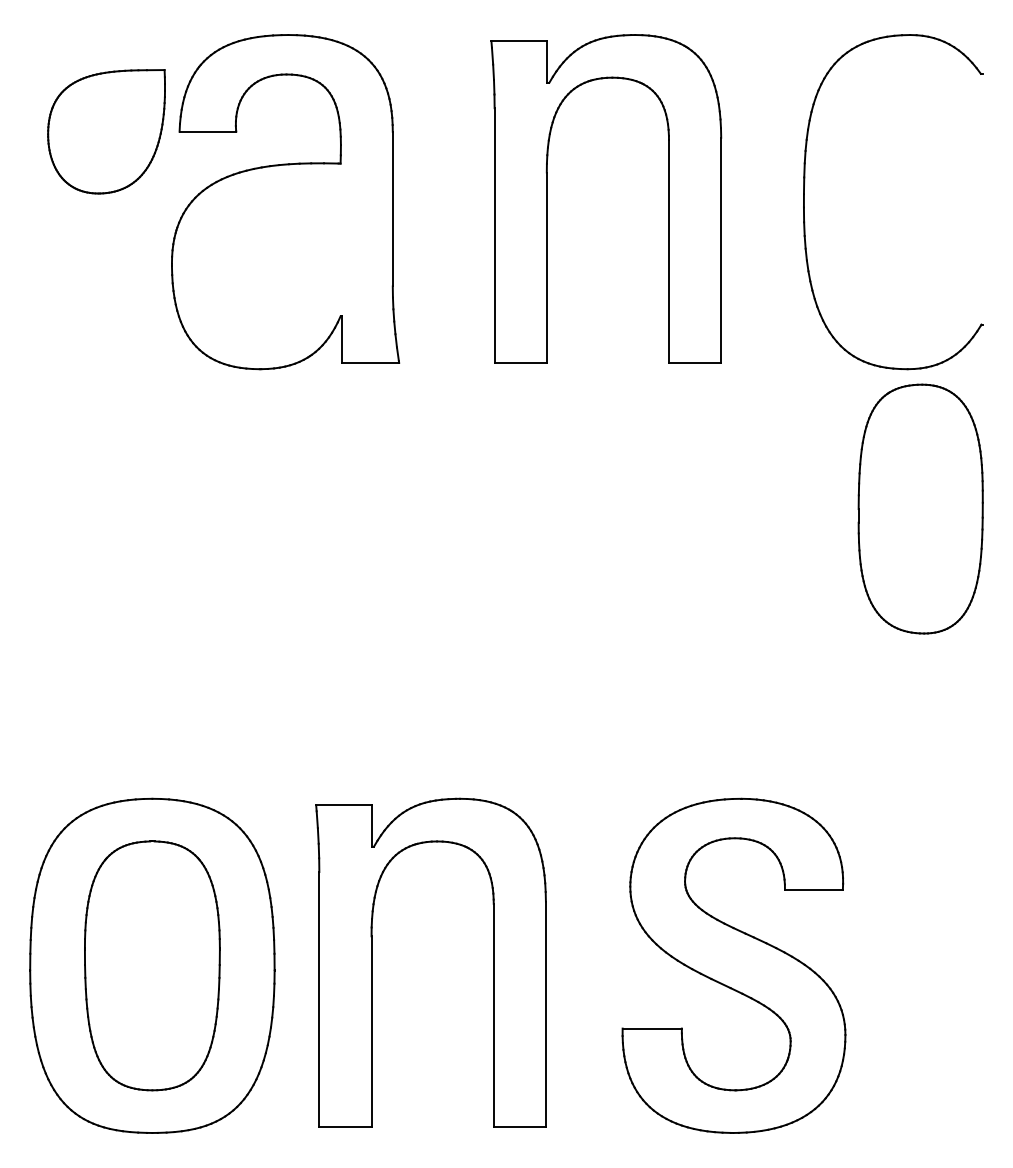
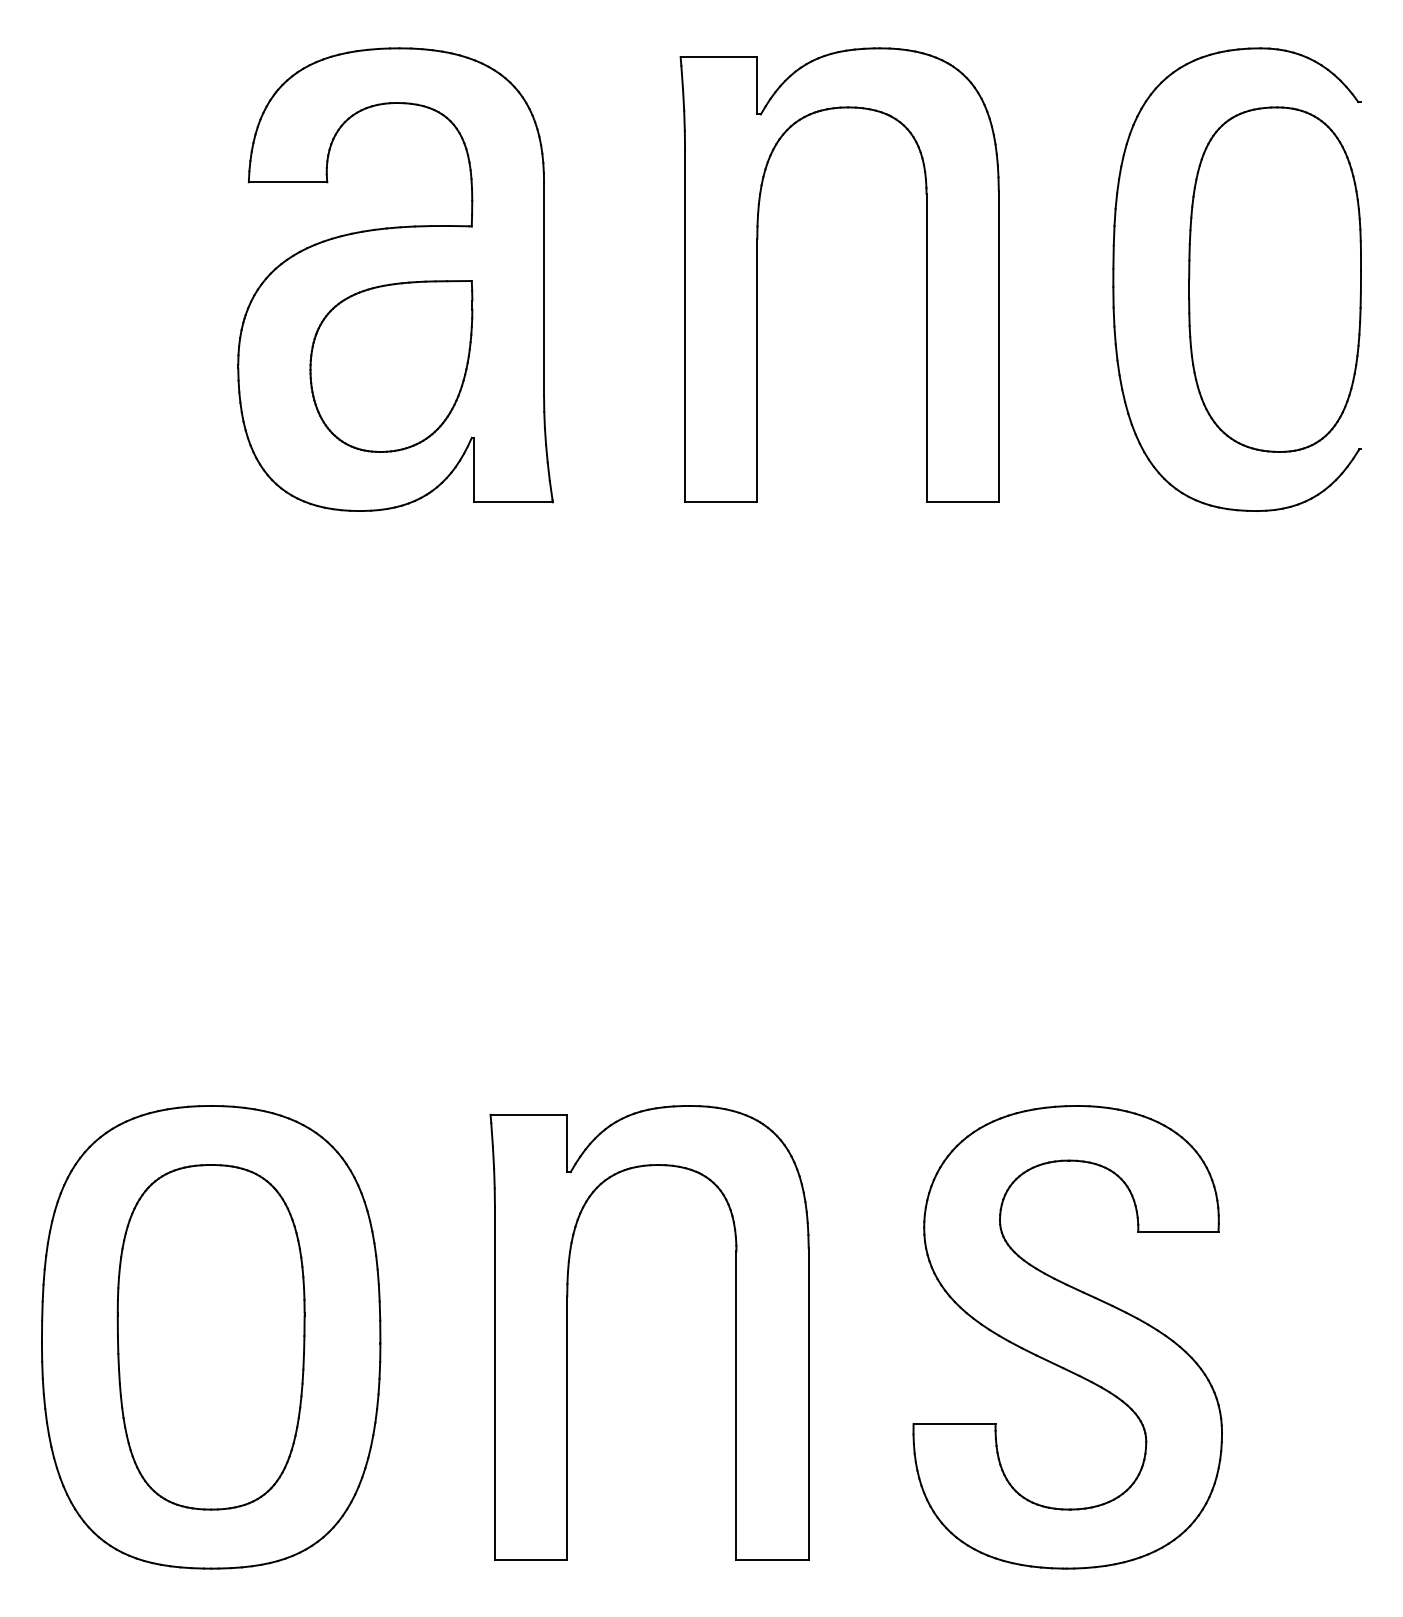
part: (106, 131) -> (391, 366), moved
part: (920, 508) -> (1274, 278), moved
part: (372, 962) -> (568, 1332), moved
part: (733, 965) -> (1067, 1336), moved

